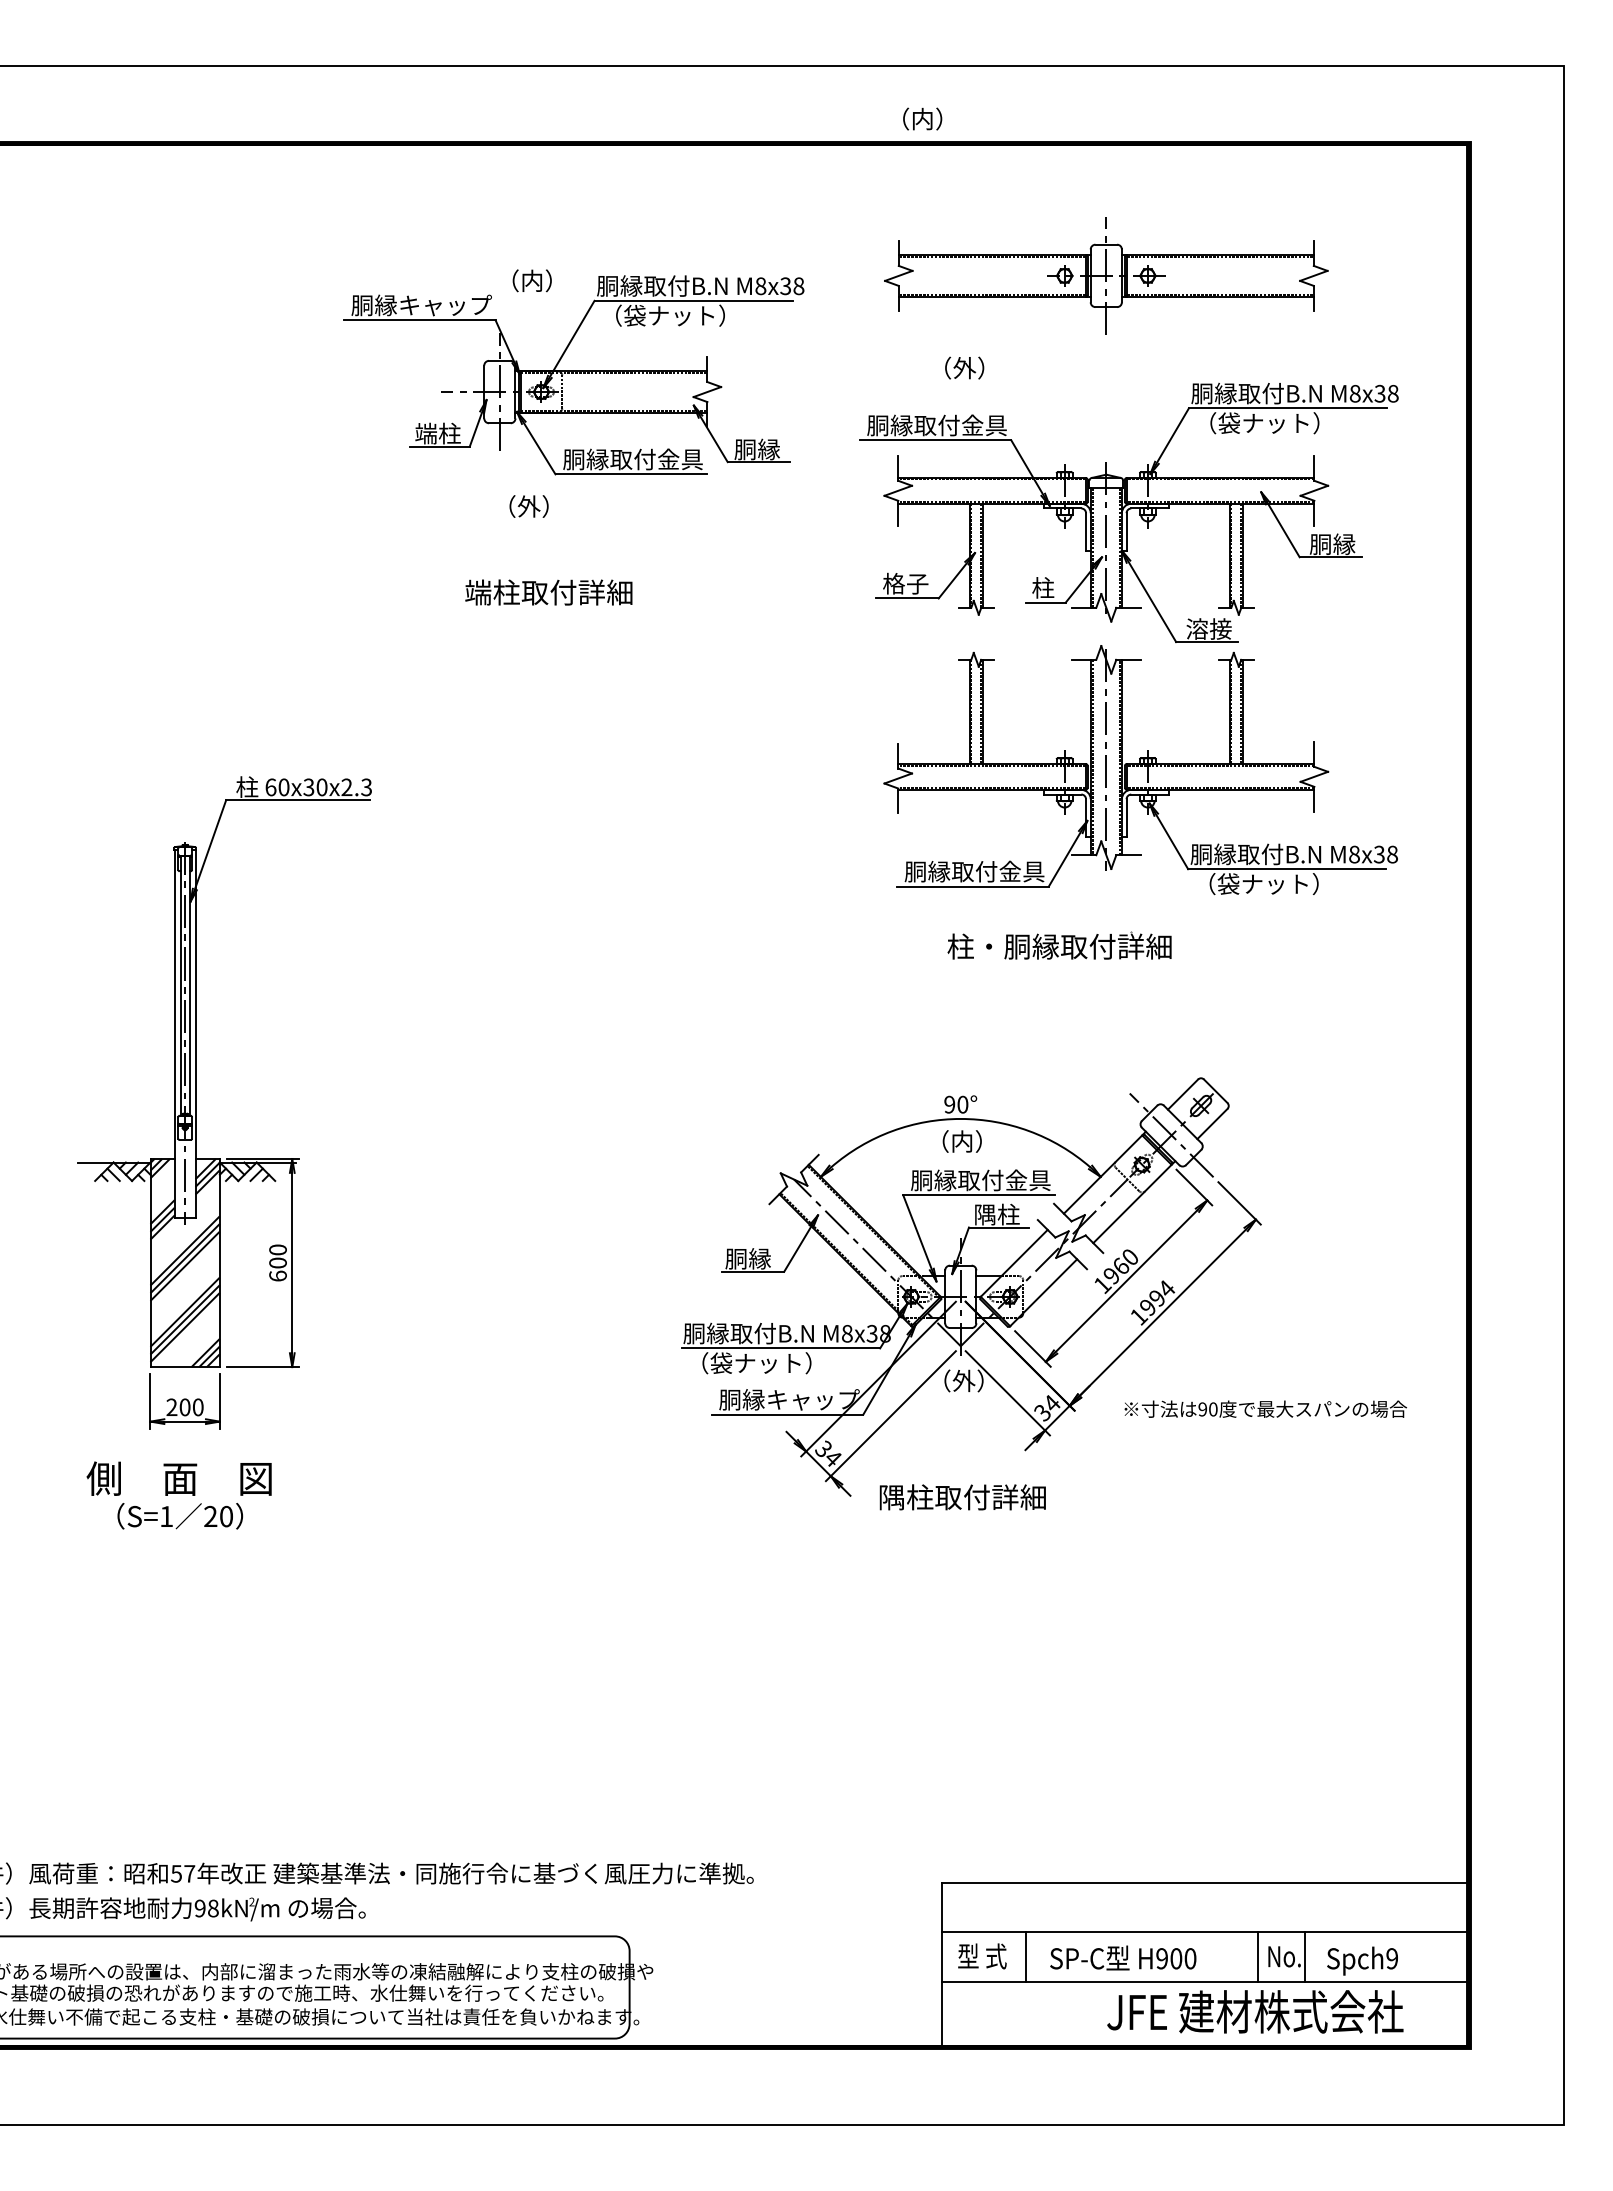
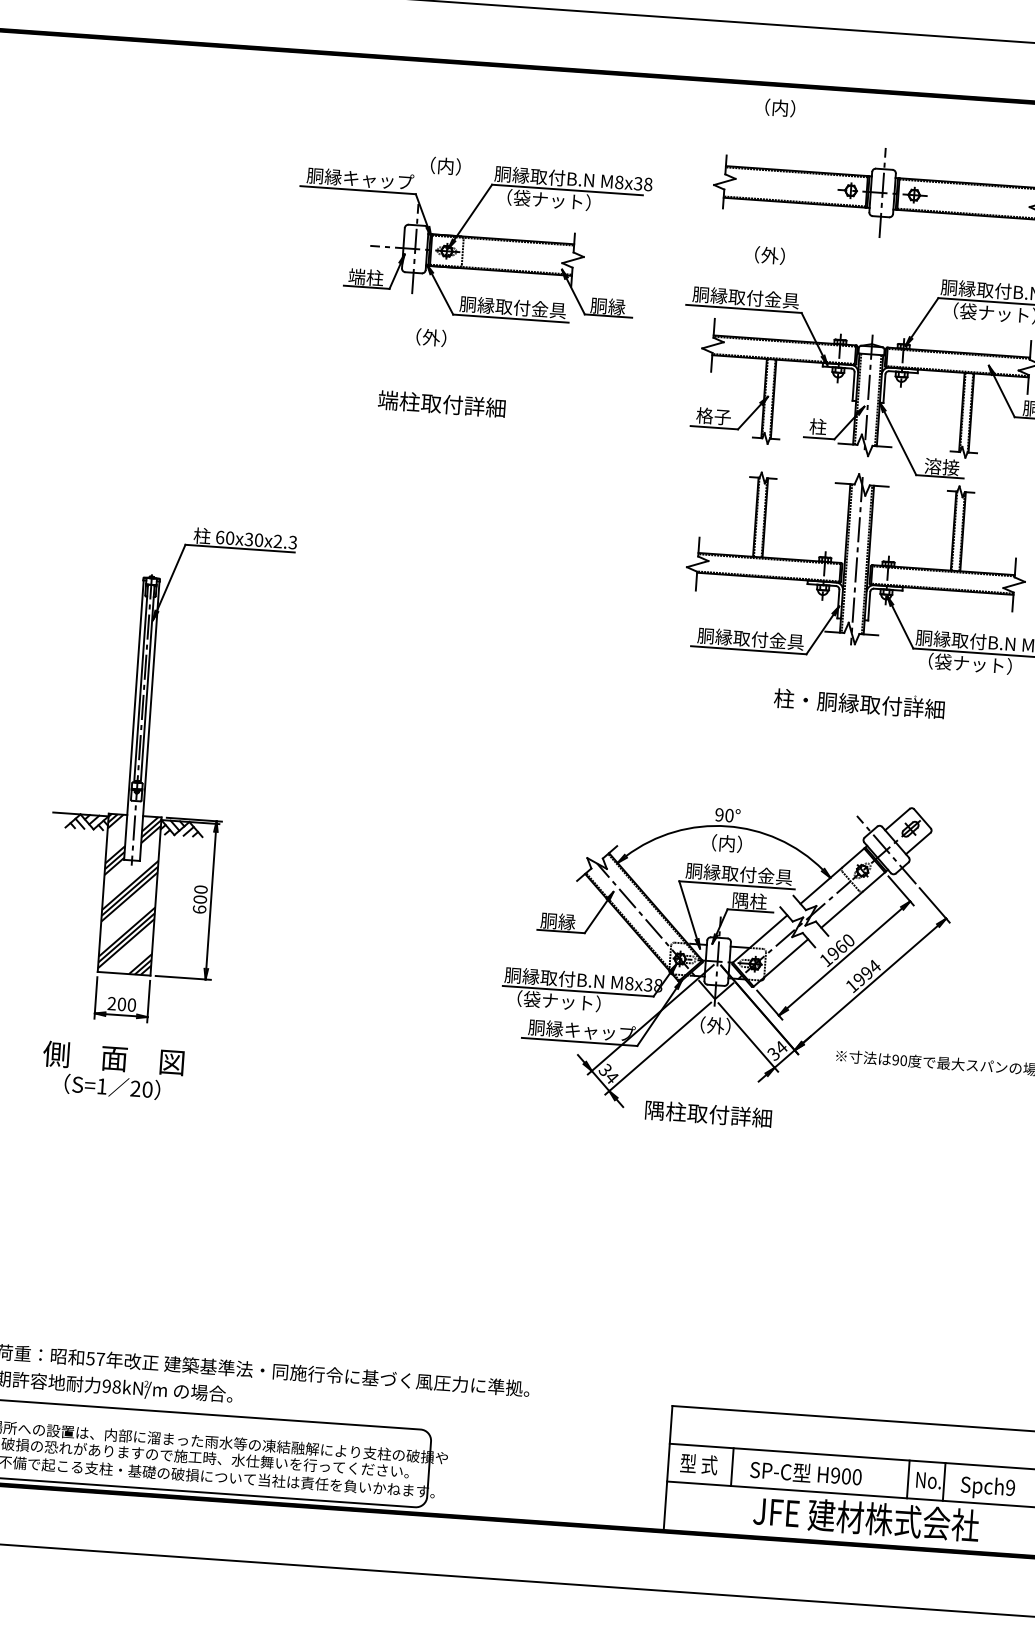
text: (922, 118) -> (780, 107), moved
part: (1059, 945) -> (859, 703), moved
text: (1255, 2011) -> (866, 1518), moved

